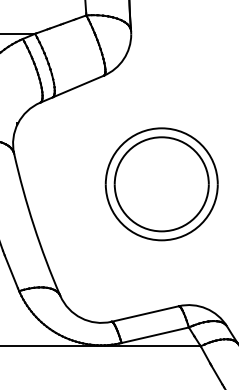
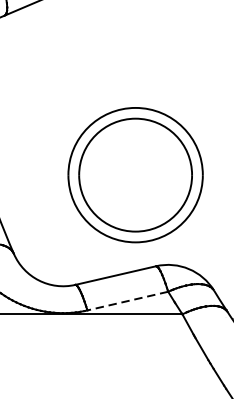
part: (161, 184) -> (135, 175), moved
line: (155, 335) -> (128, 301), solid -> dashed

